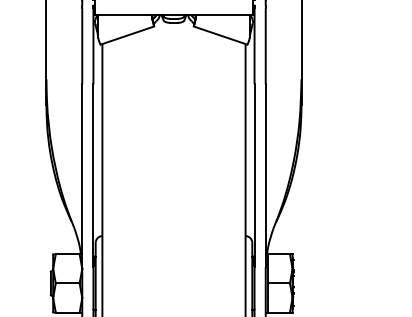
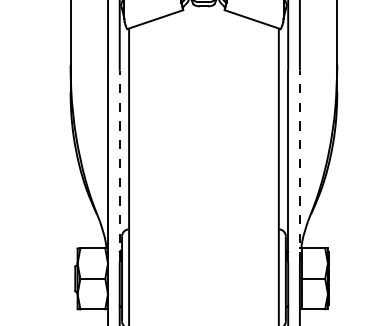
line: (93, 175) -> (119, 165), solid -> dashed
line: (265, 175) -> (299, 165), solid -> dashed

